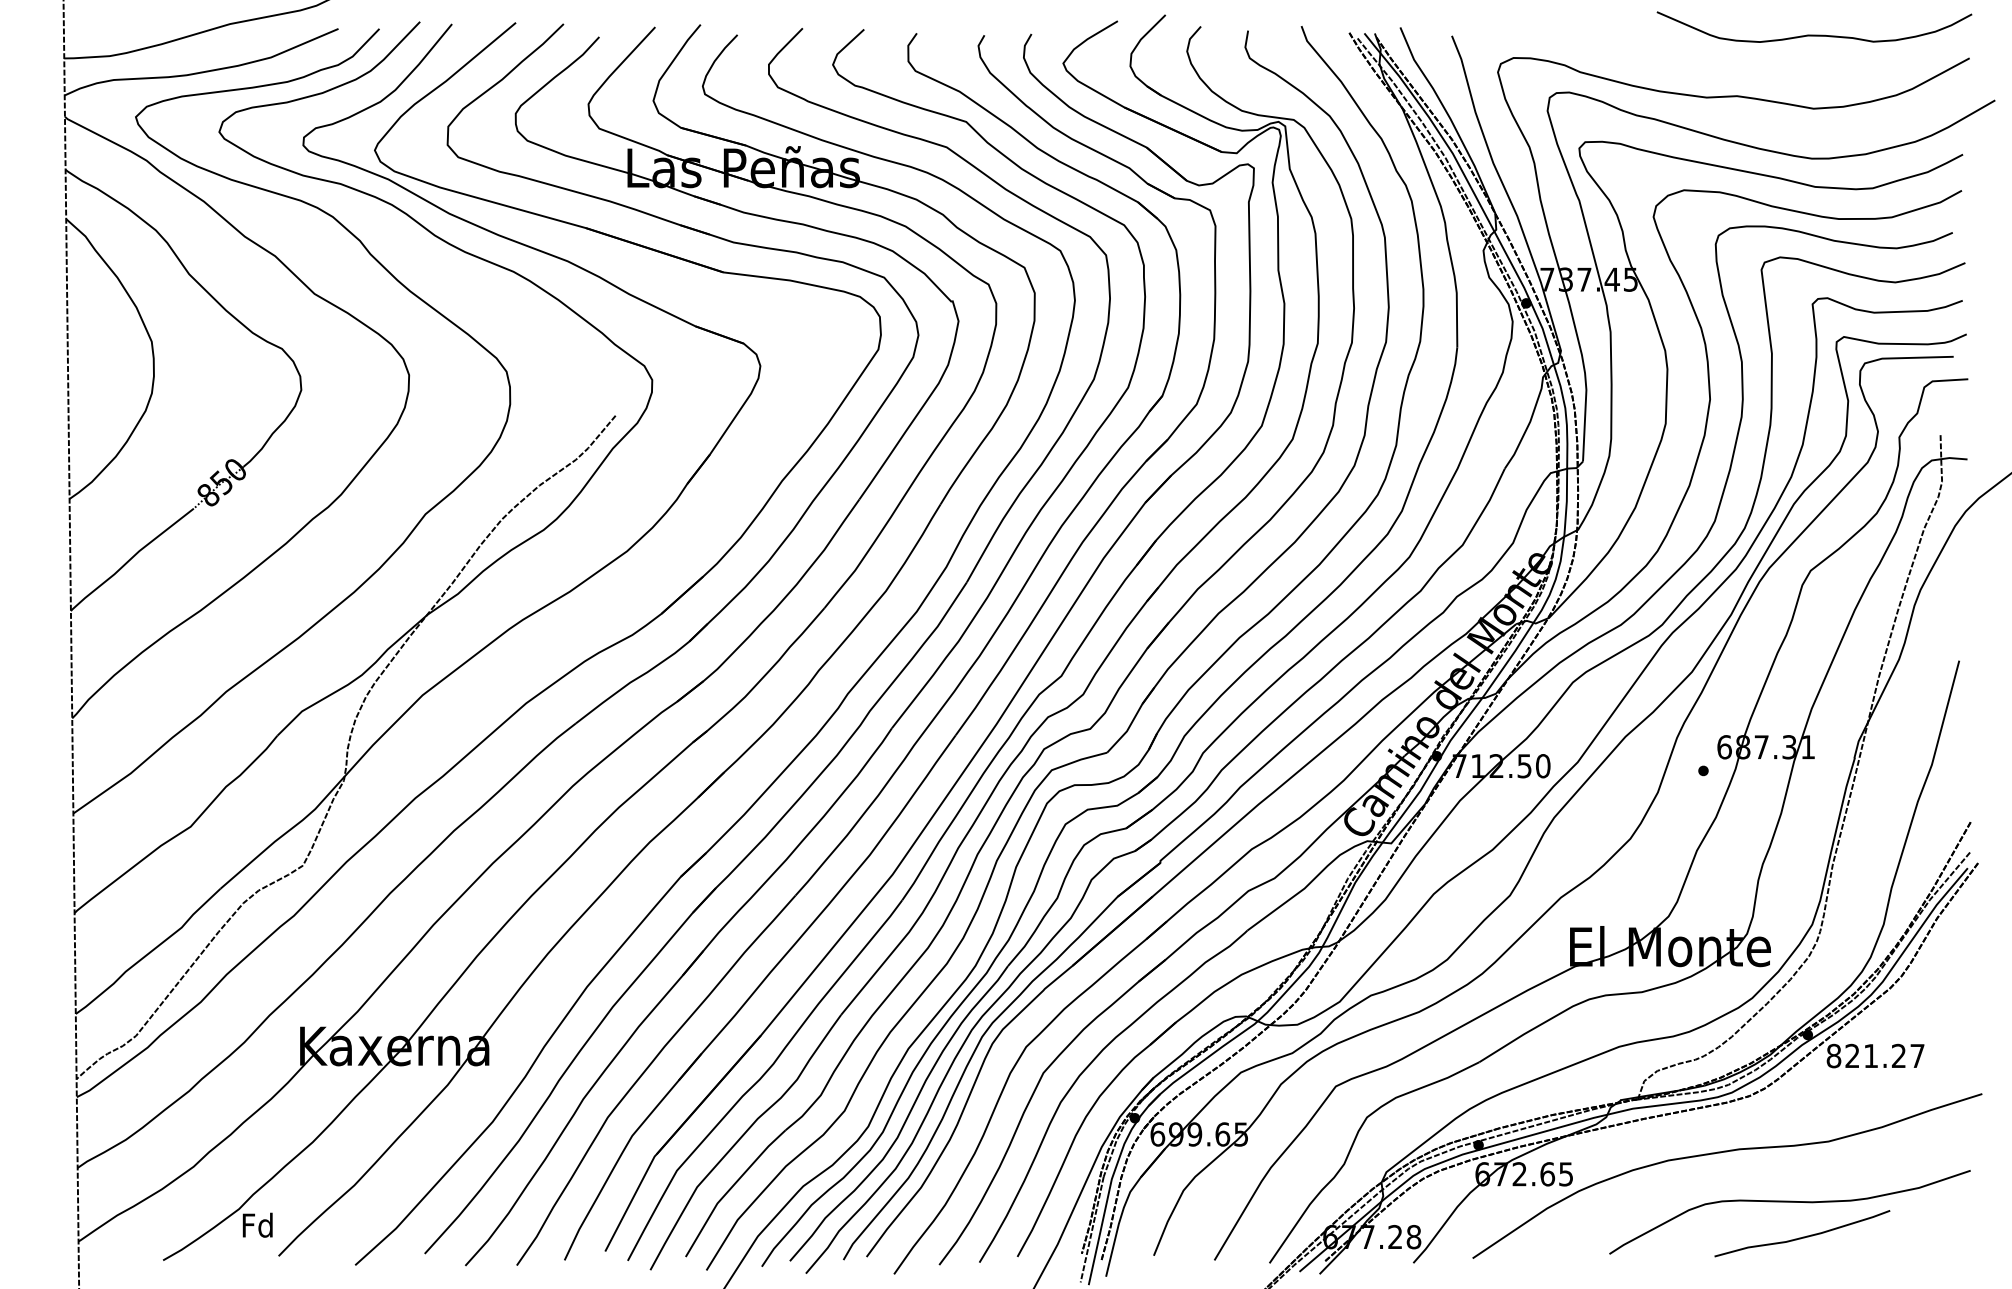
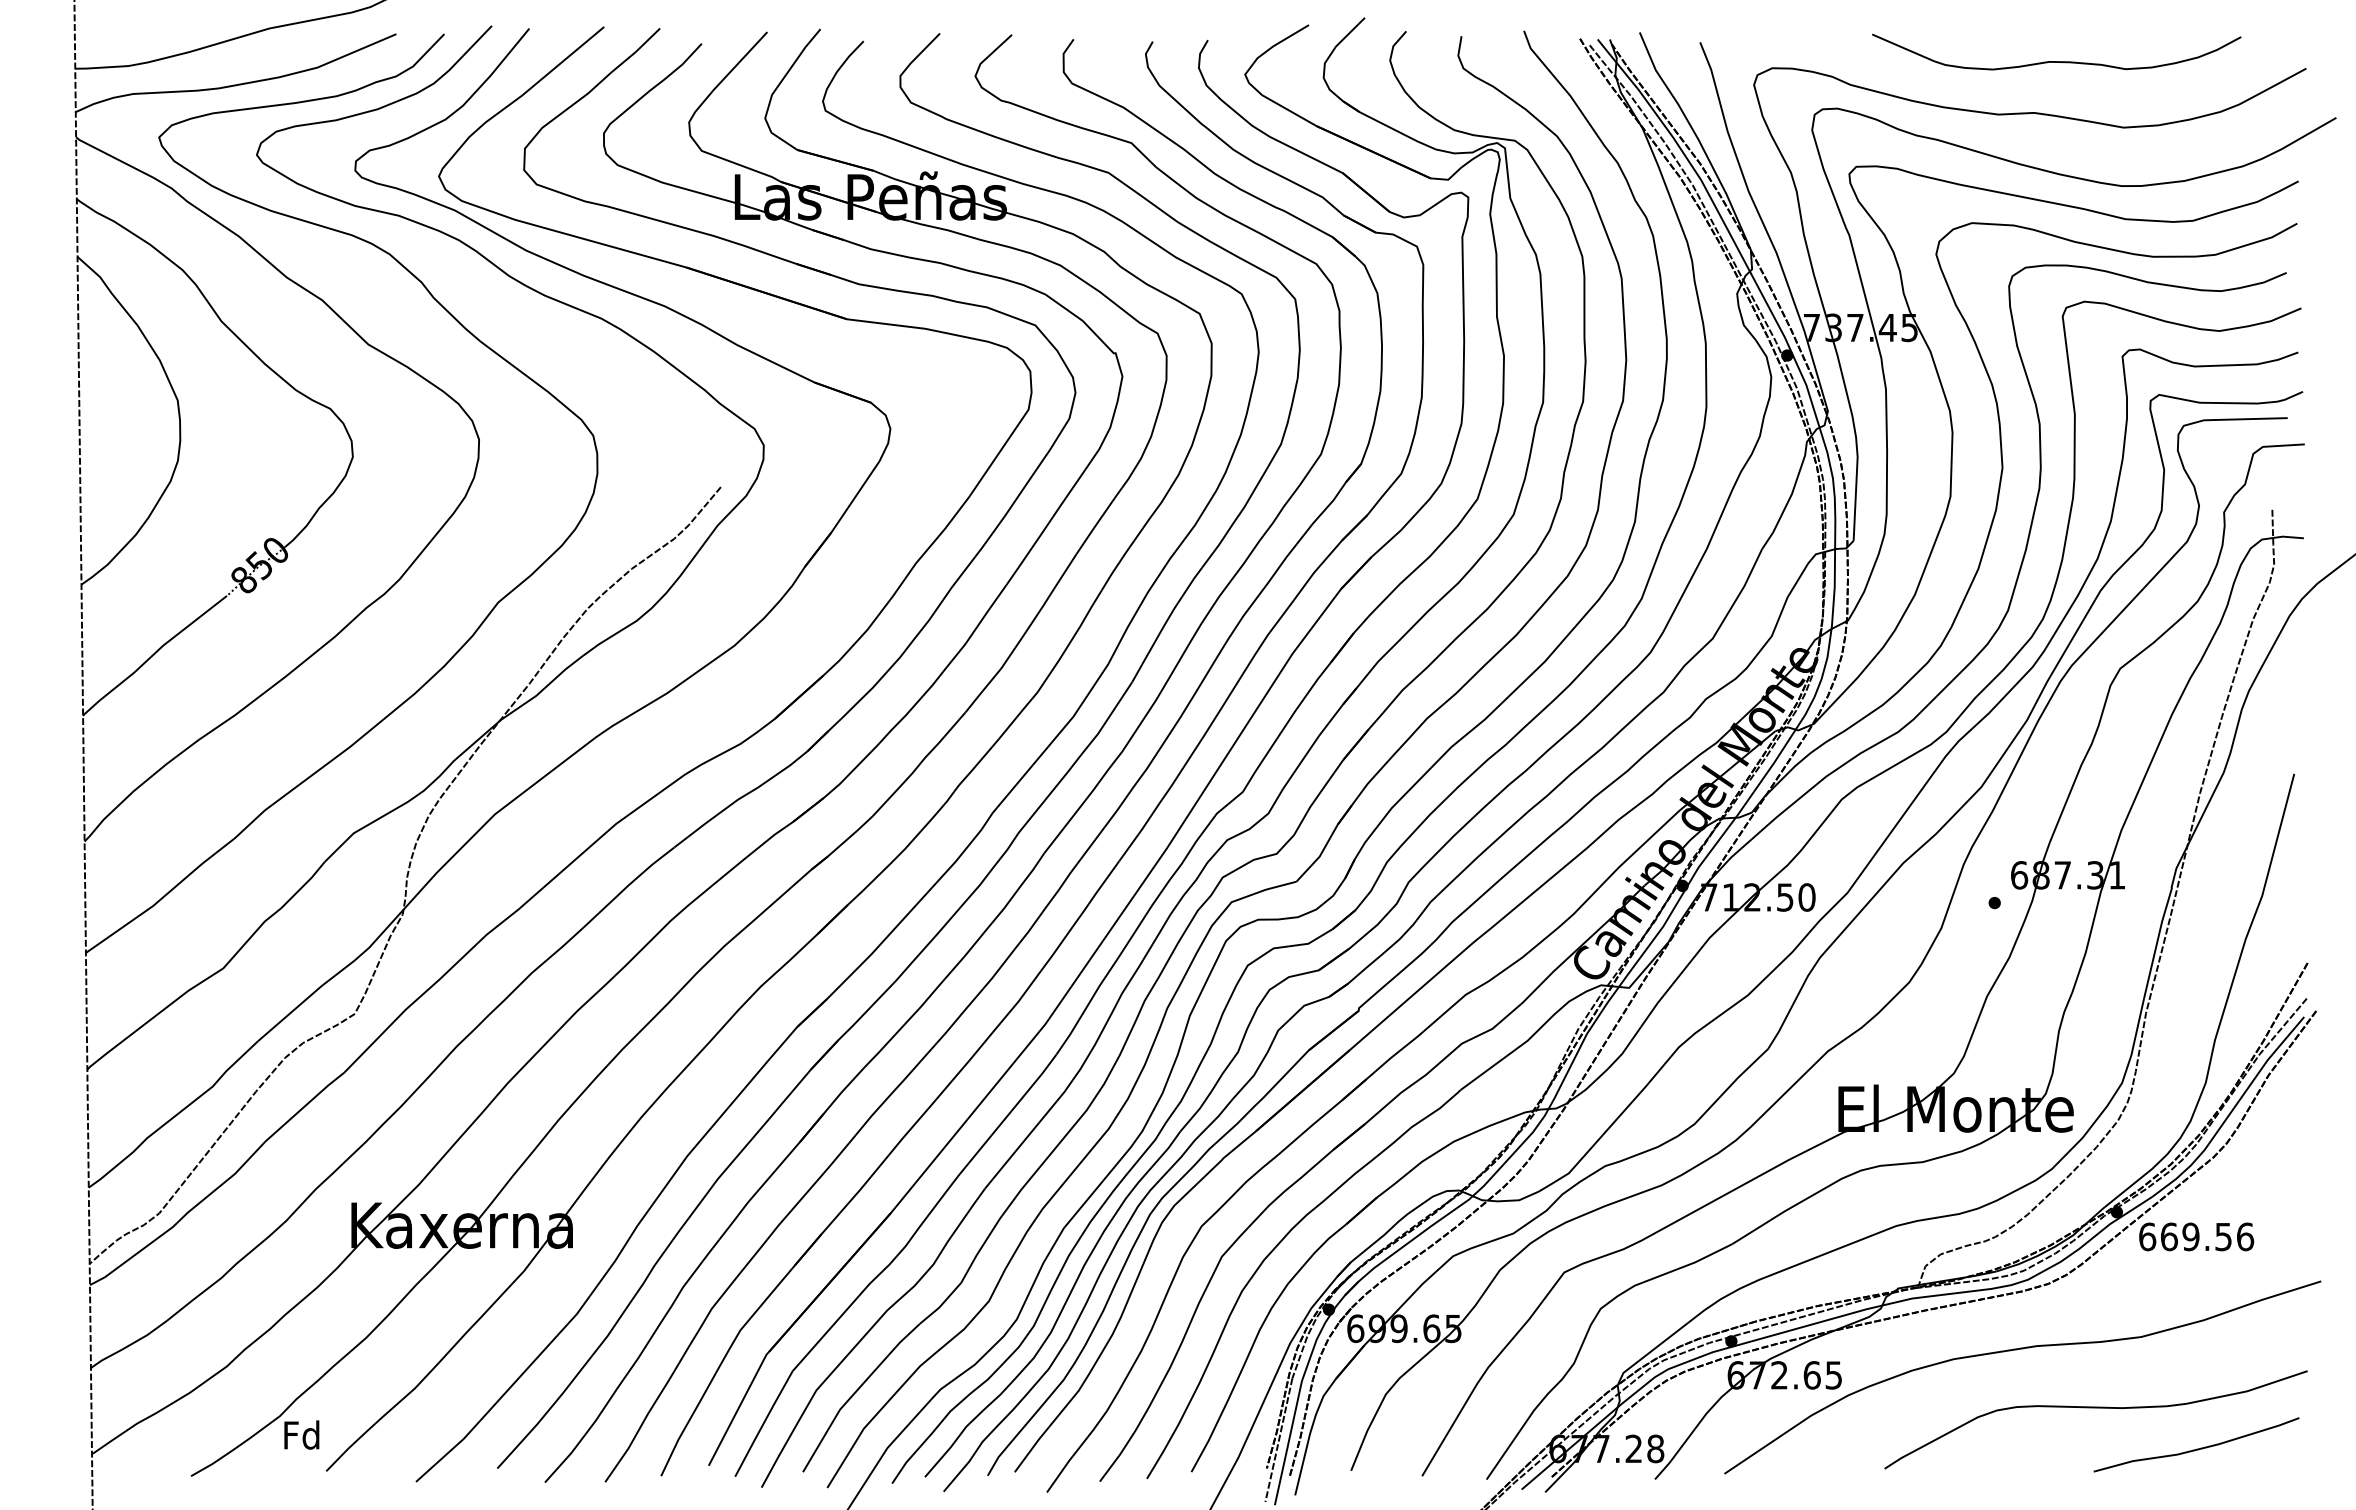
curve: (1814, 35) -> (2056, 61), moved
text: (1875, 1055) -> (2196, 1236), 821.27 -> 669.56
curve: (1802, 1236) -> (2196, 1448), moved

